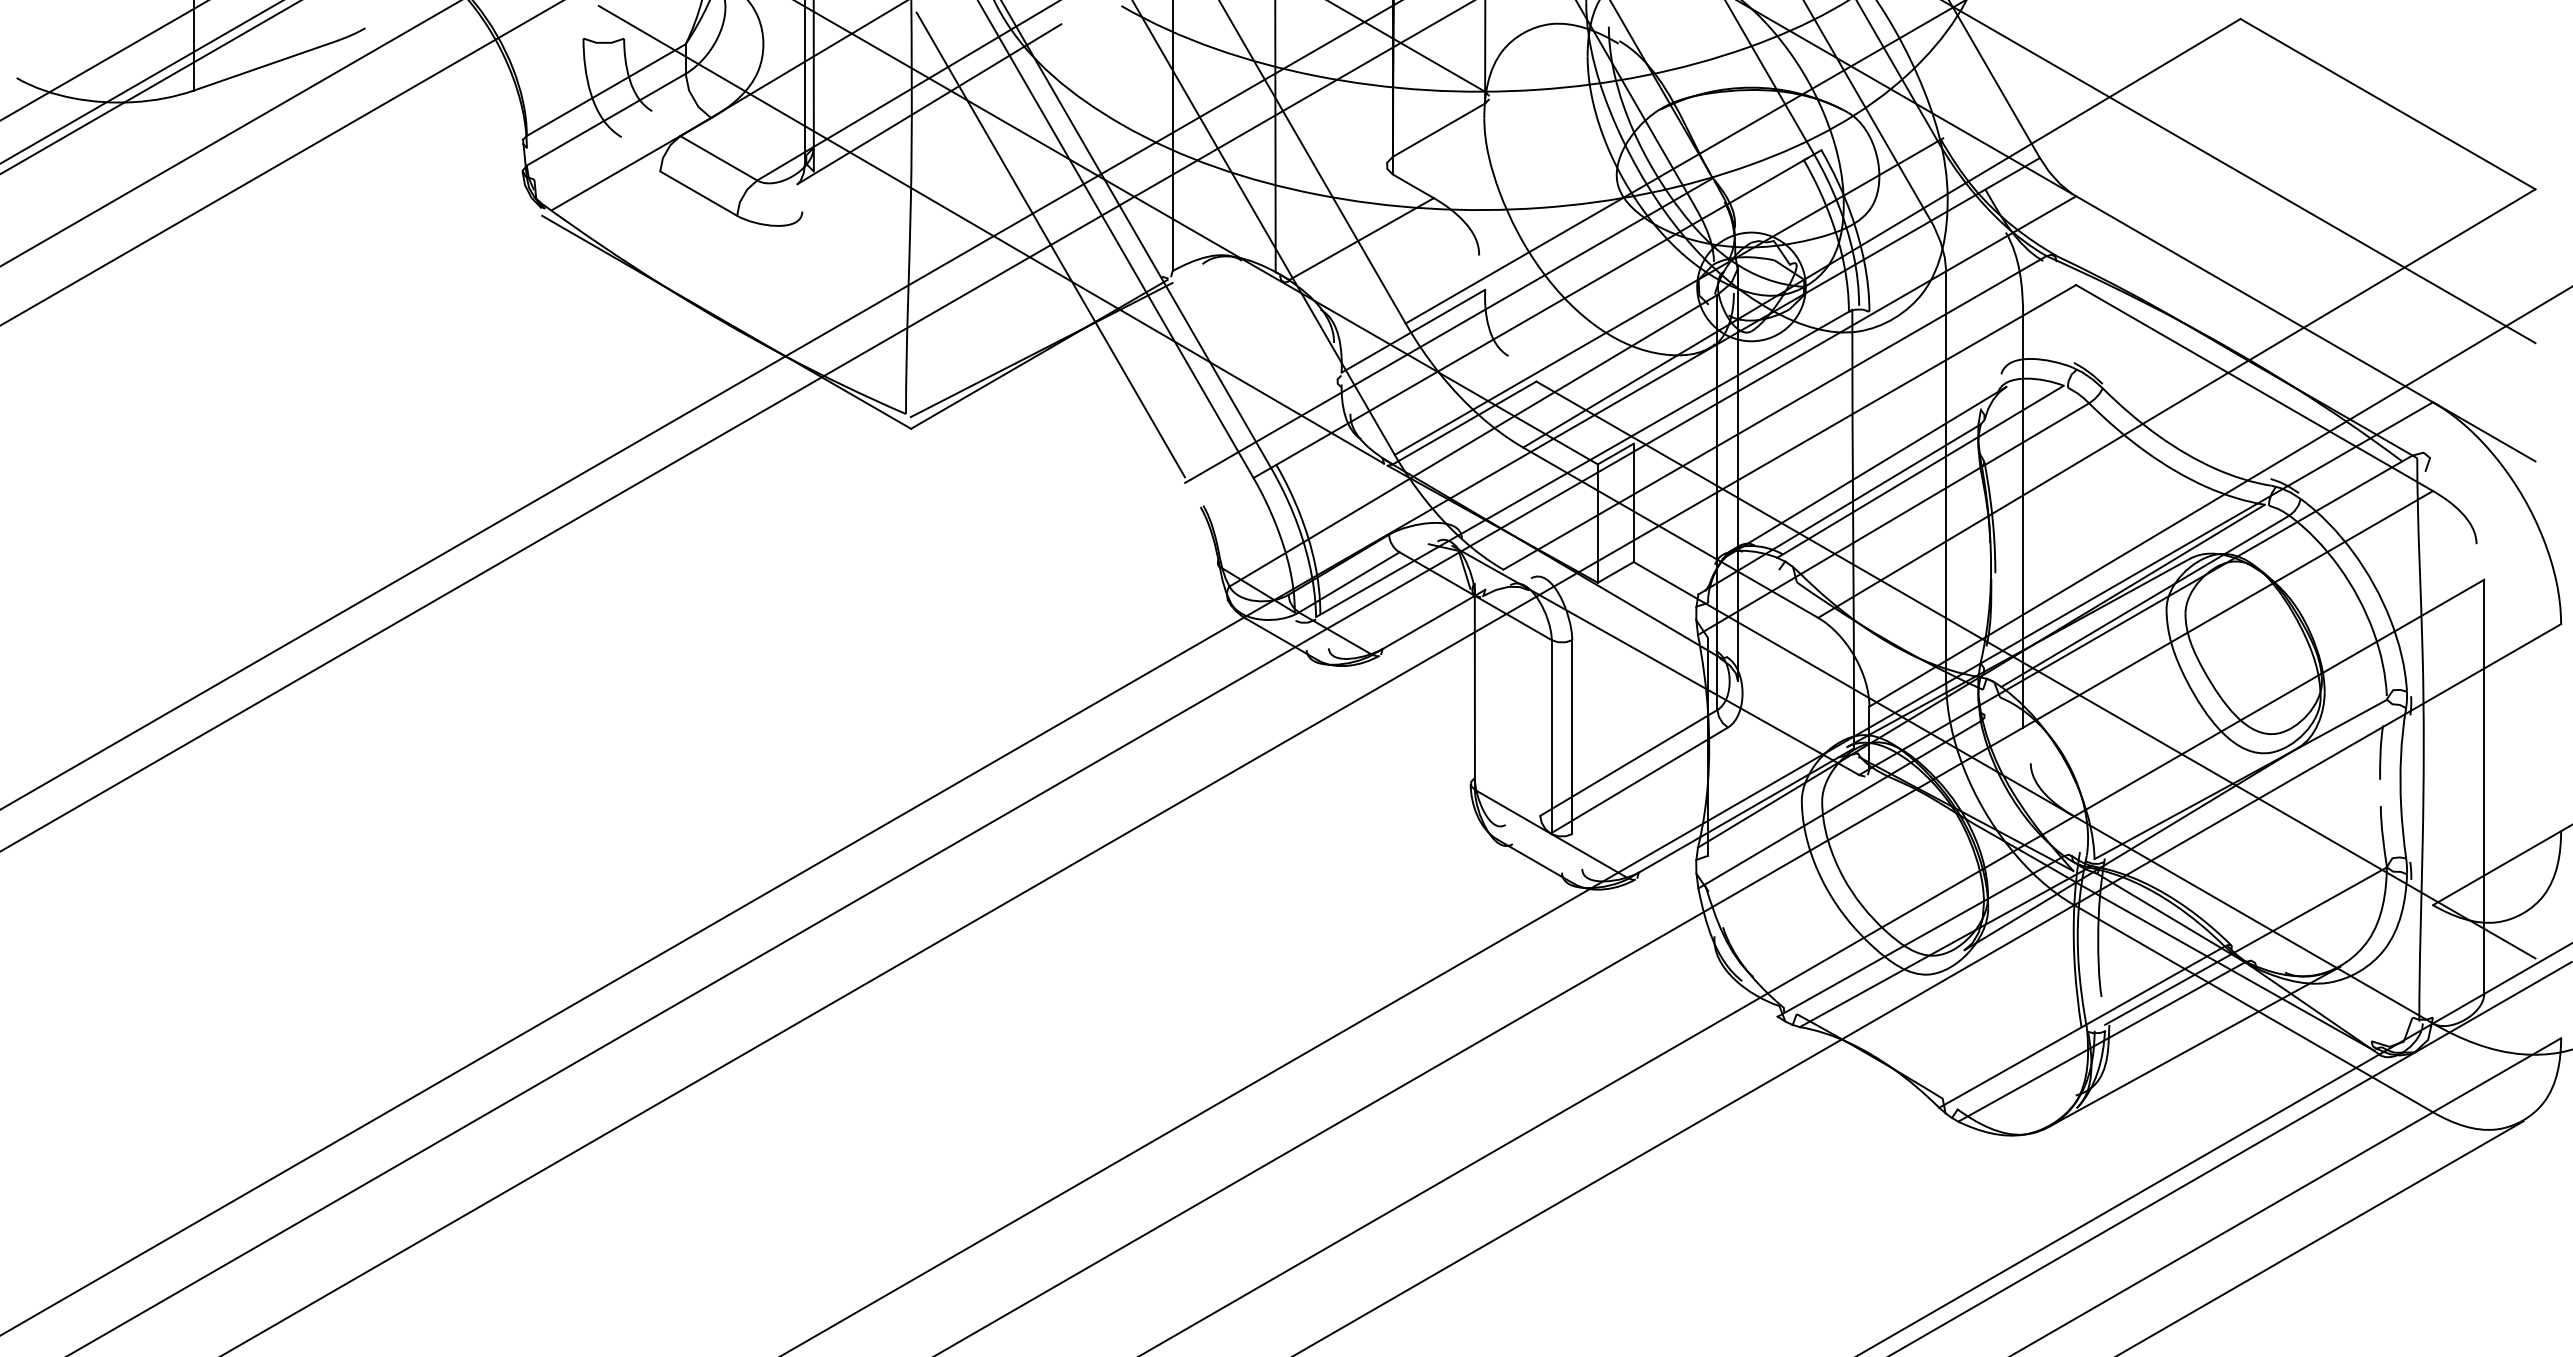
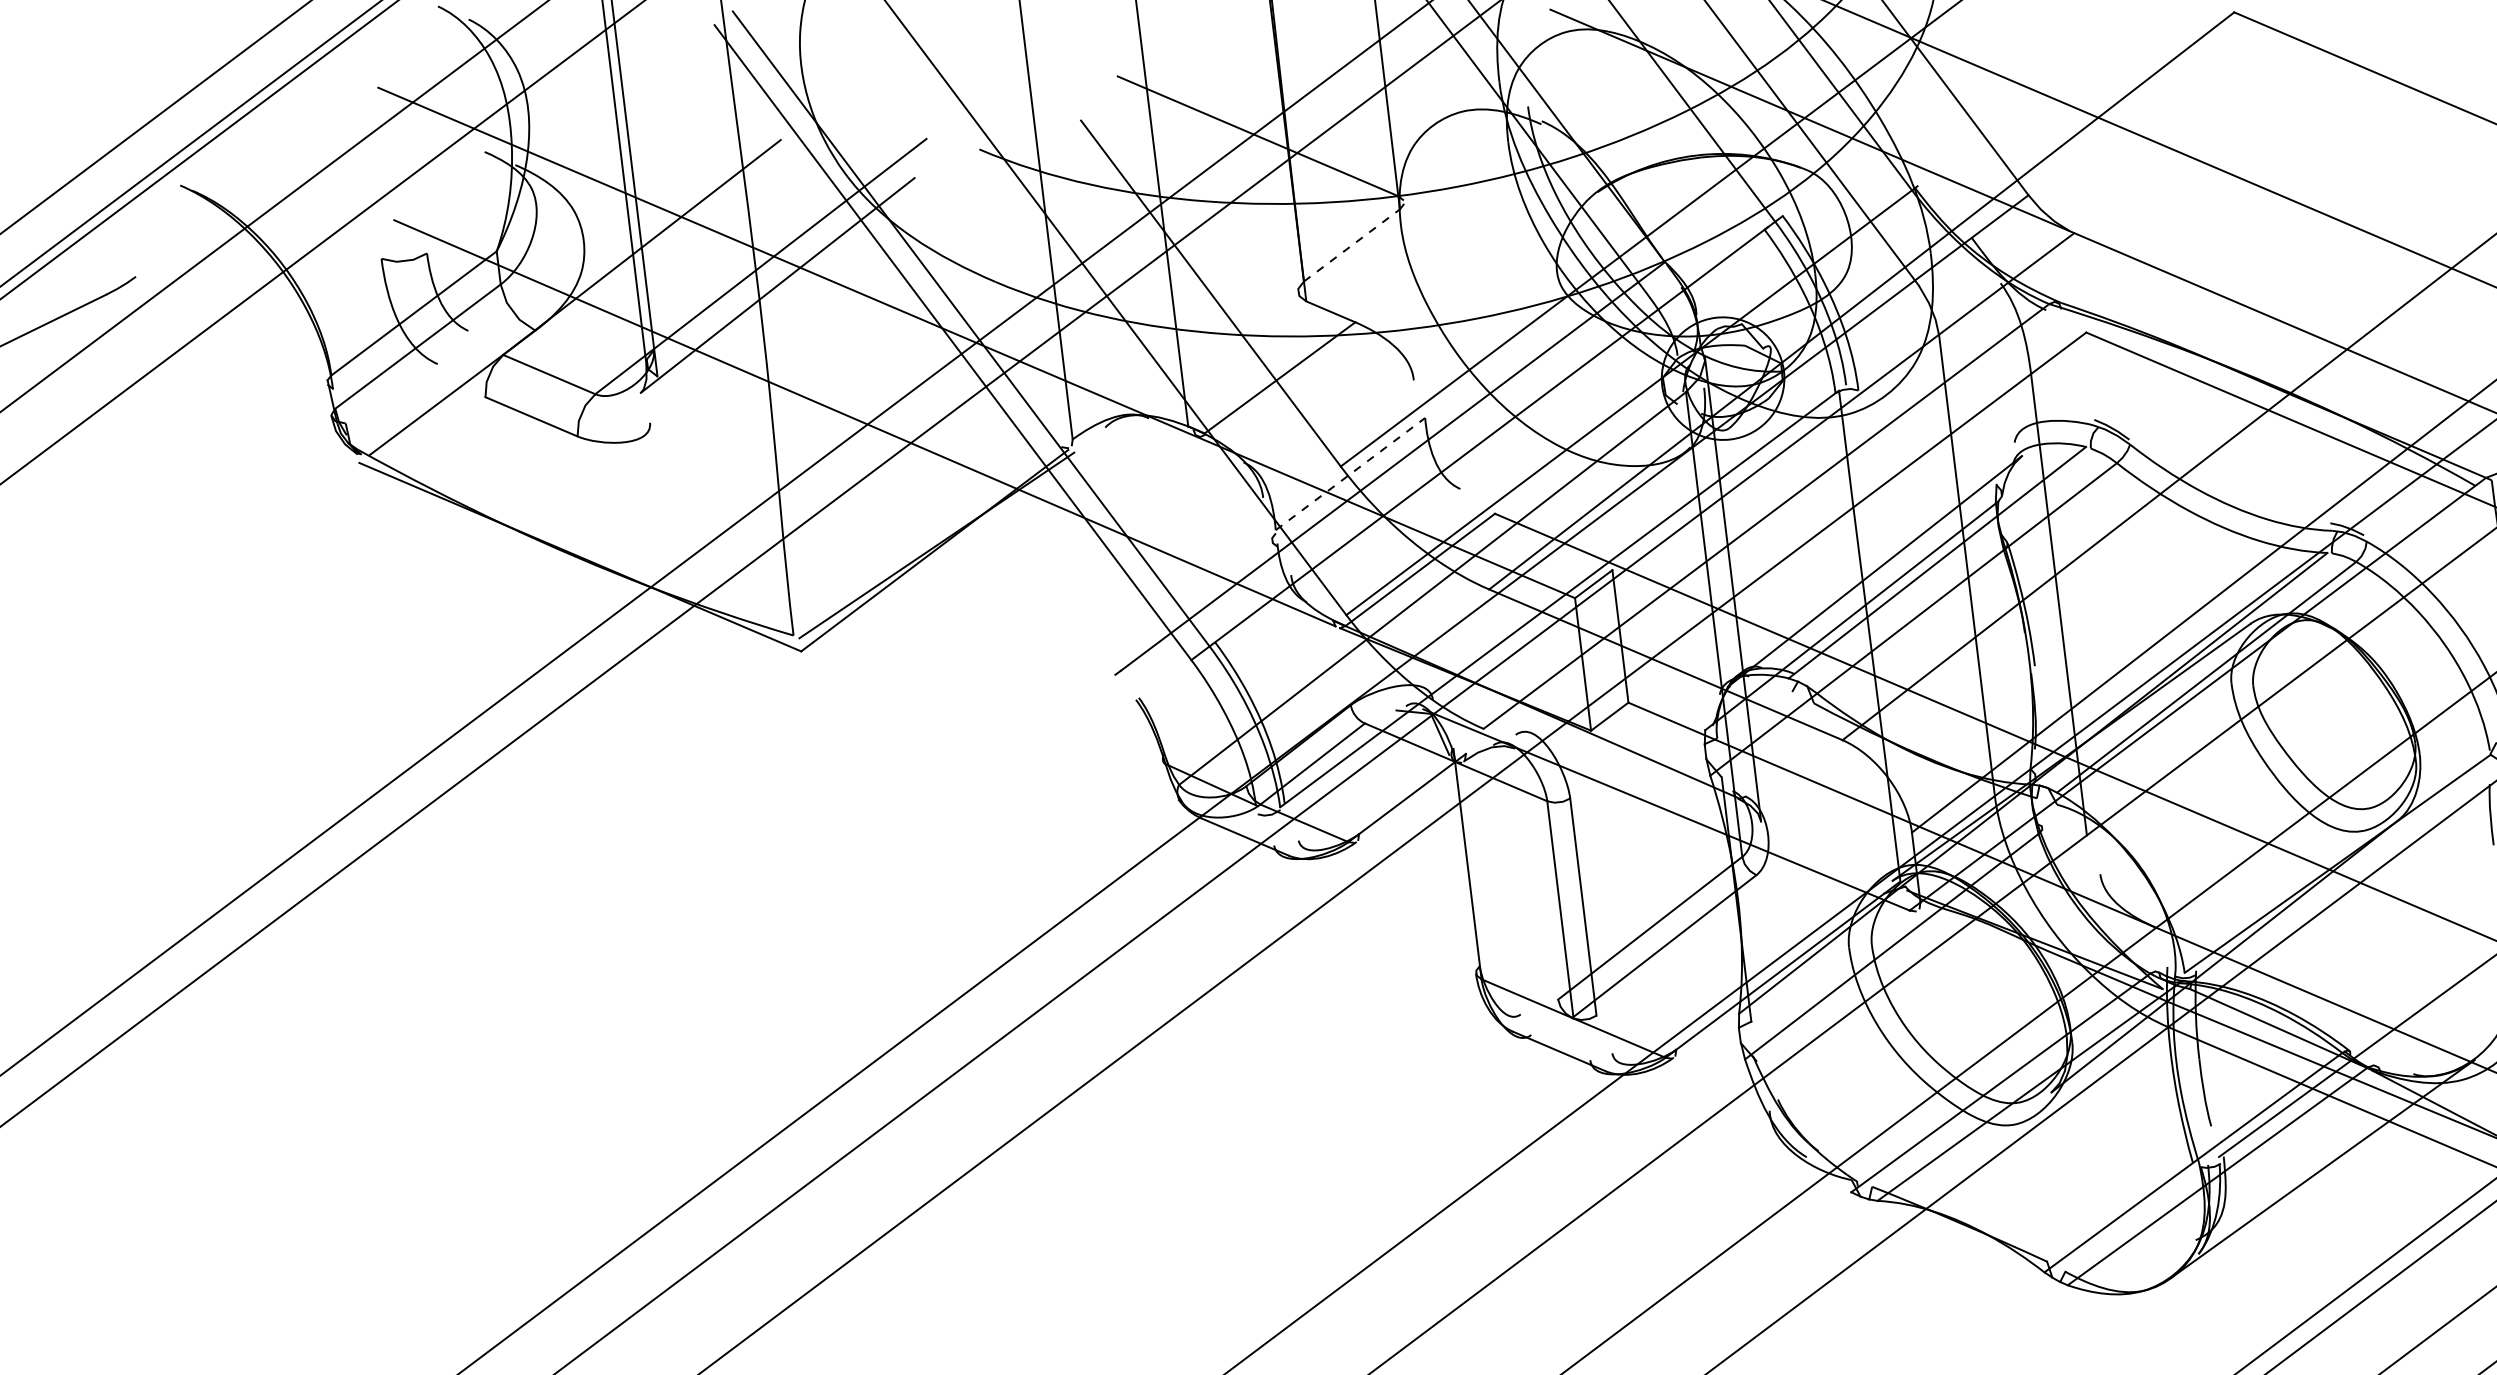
line: (1439, 129) -> (1352, 244), solid -> dashed
line: (1050, 244) -> (932, 426), removed
line: (1413, 331) -> (1350, 474), solid -> dashed

